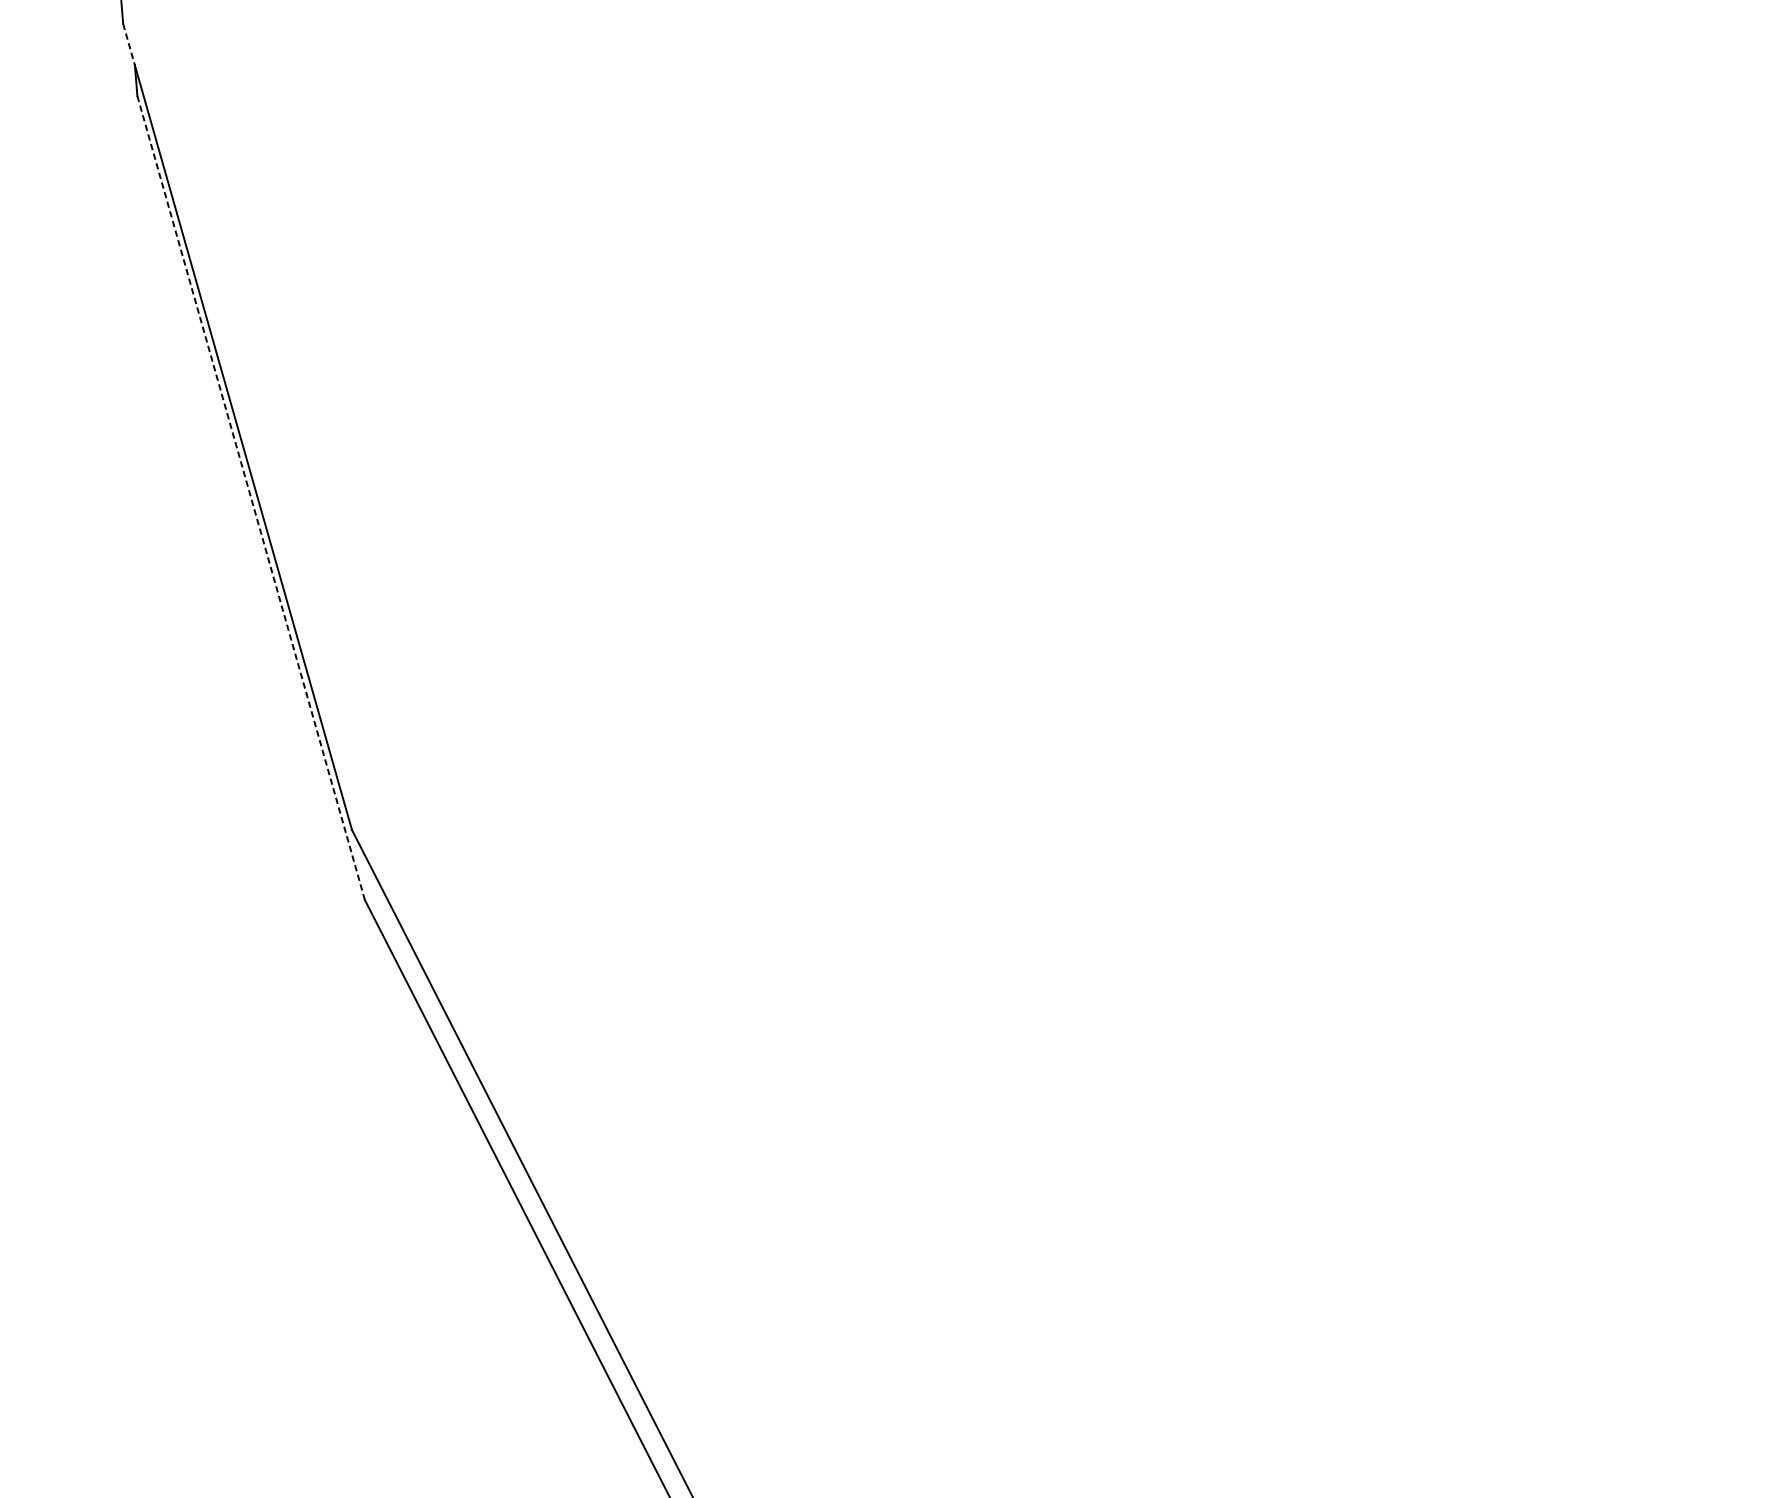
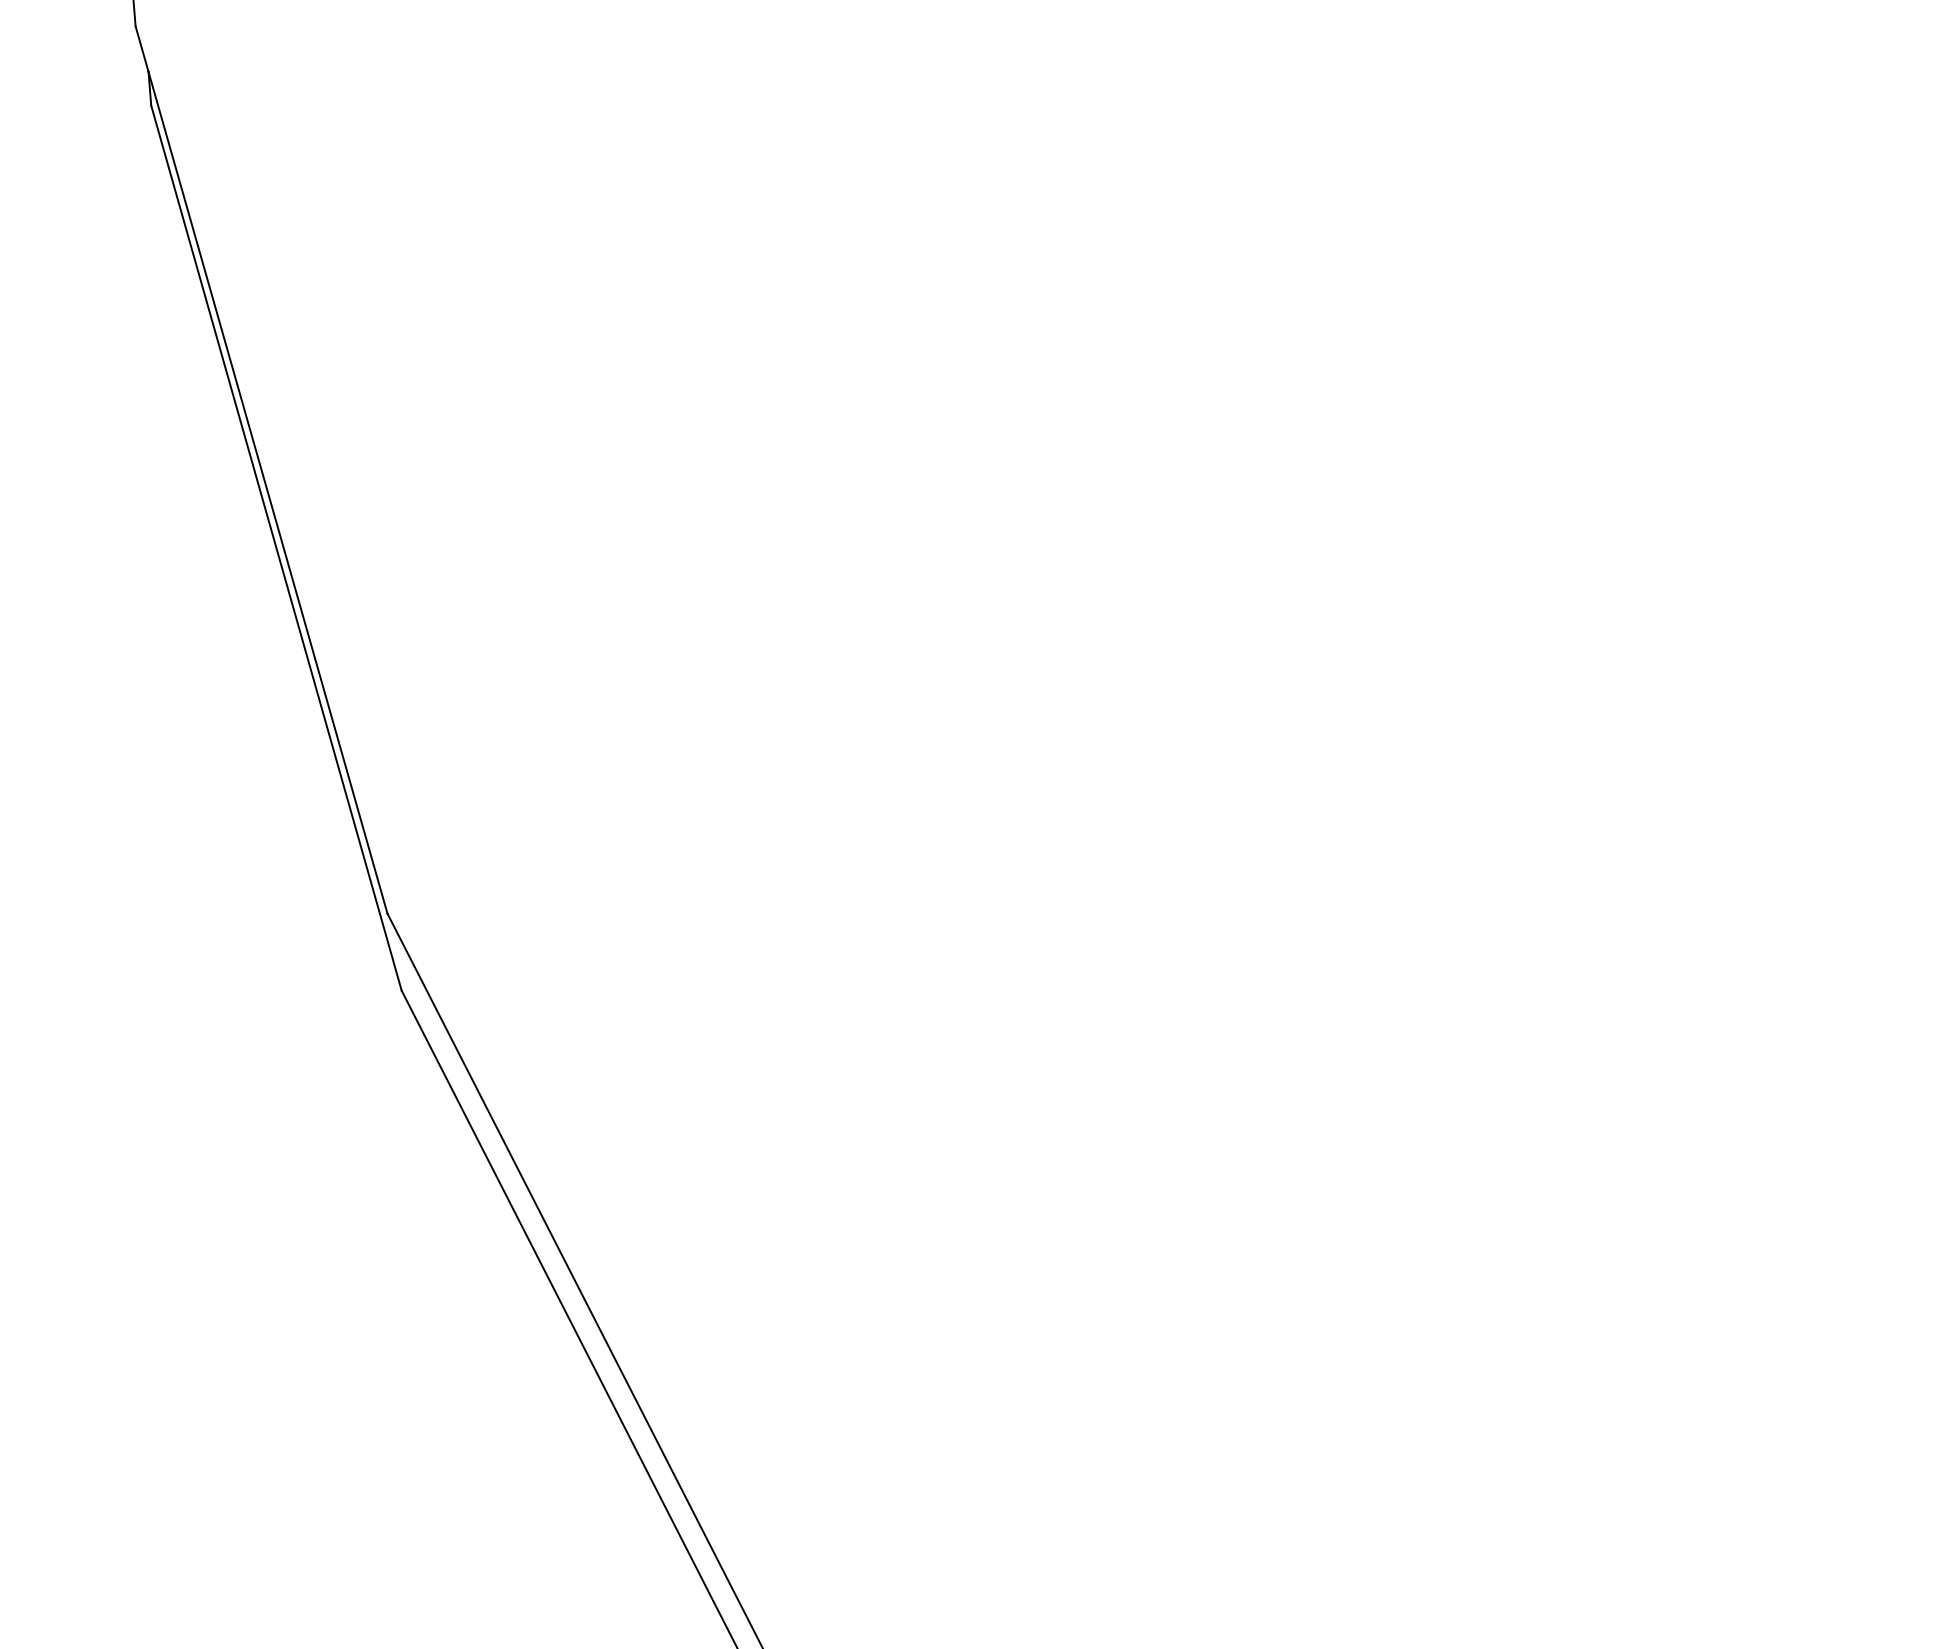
line: (129, 44) -> (142, 49), dashed -> solid
line: (251, 498) -> (276, 548), dashed -> solid

